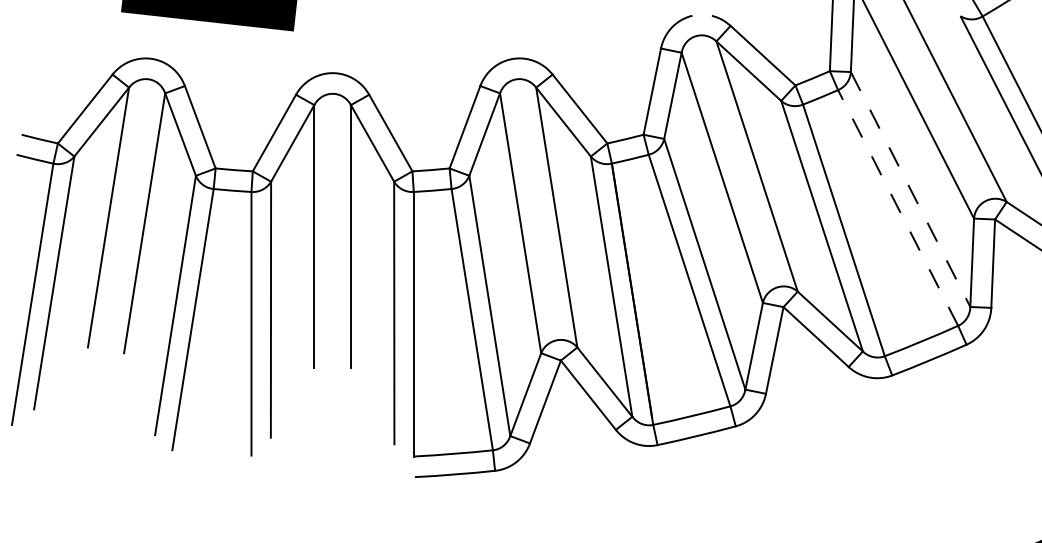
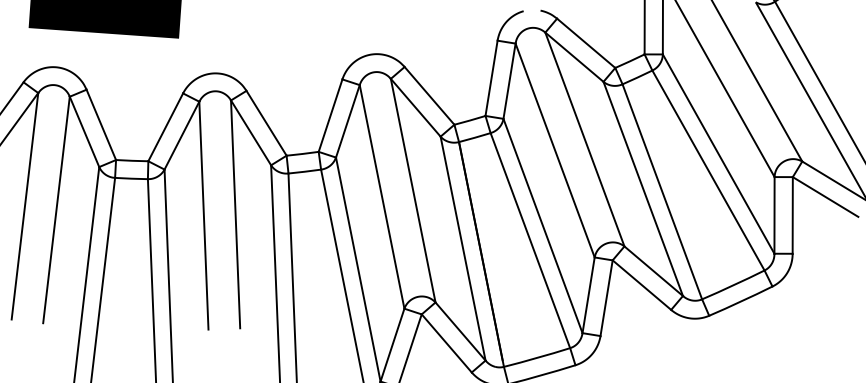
line: (910, 189) -> (718, 154), dashed -> solid
line: (897, 207) -> (707, 170), dashed -> solid

